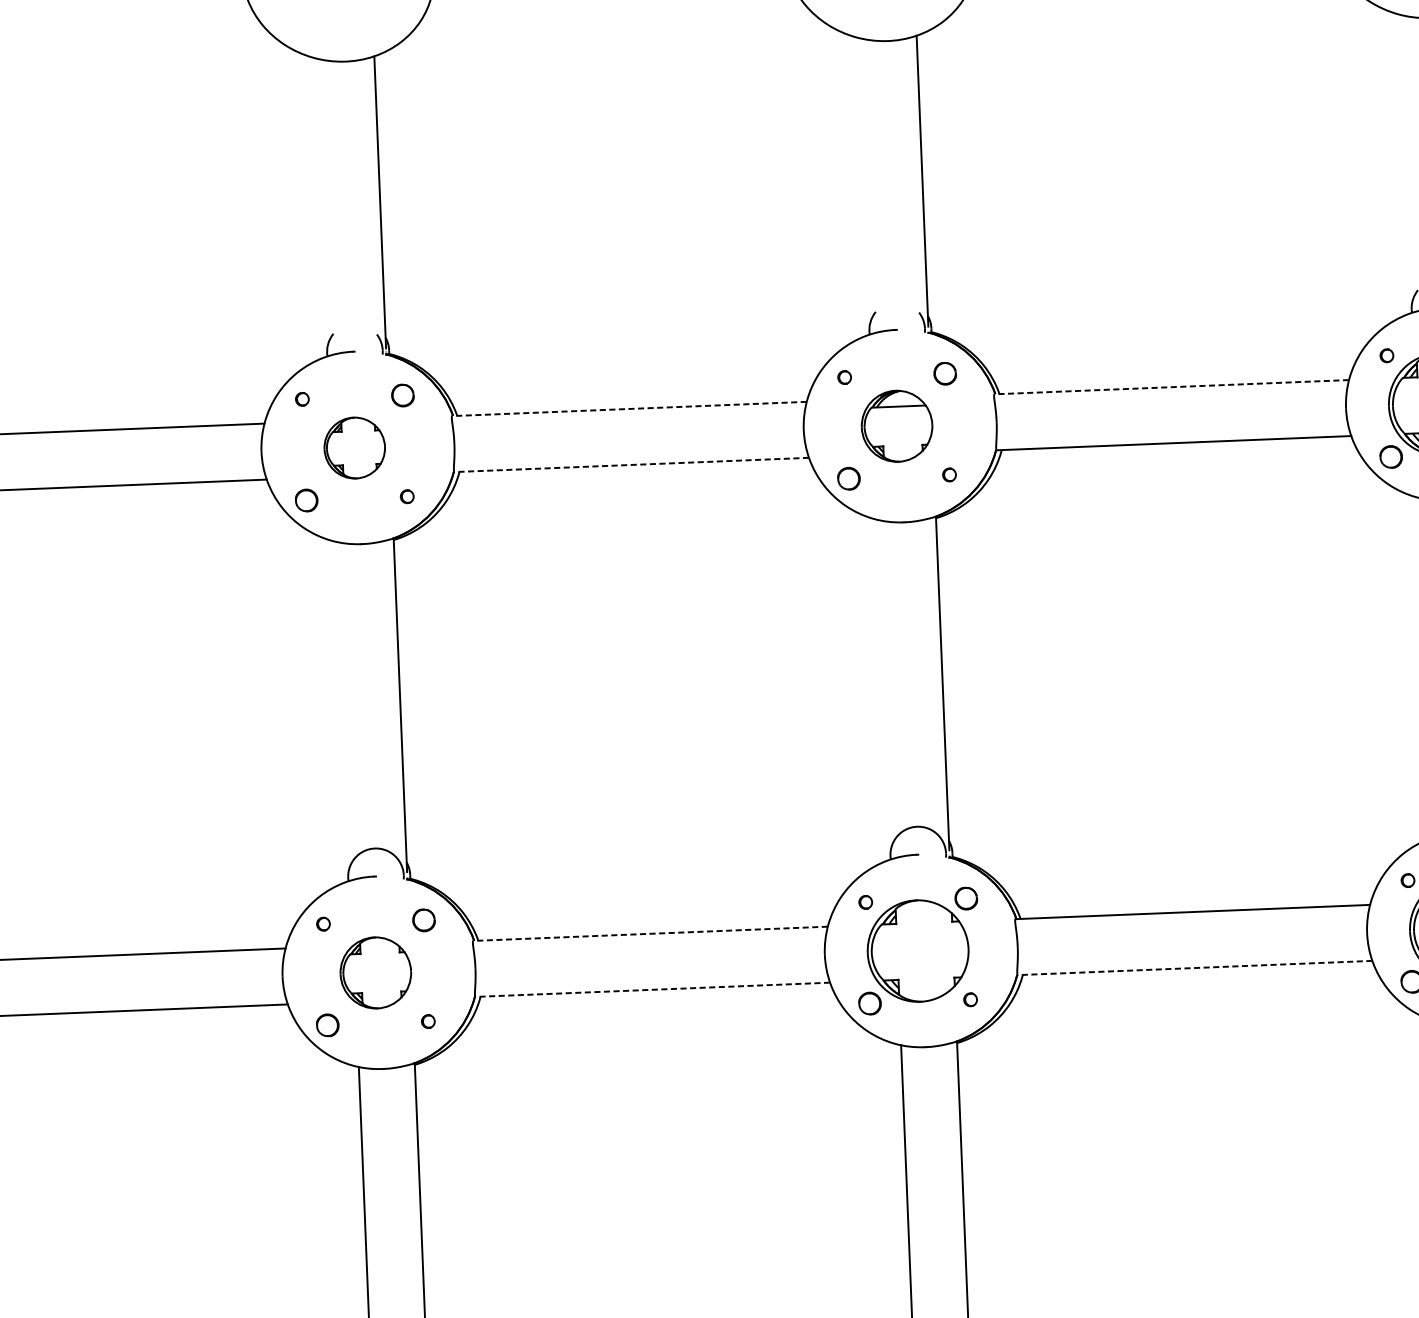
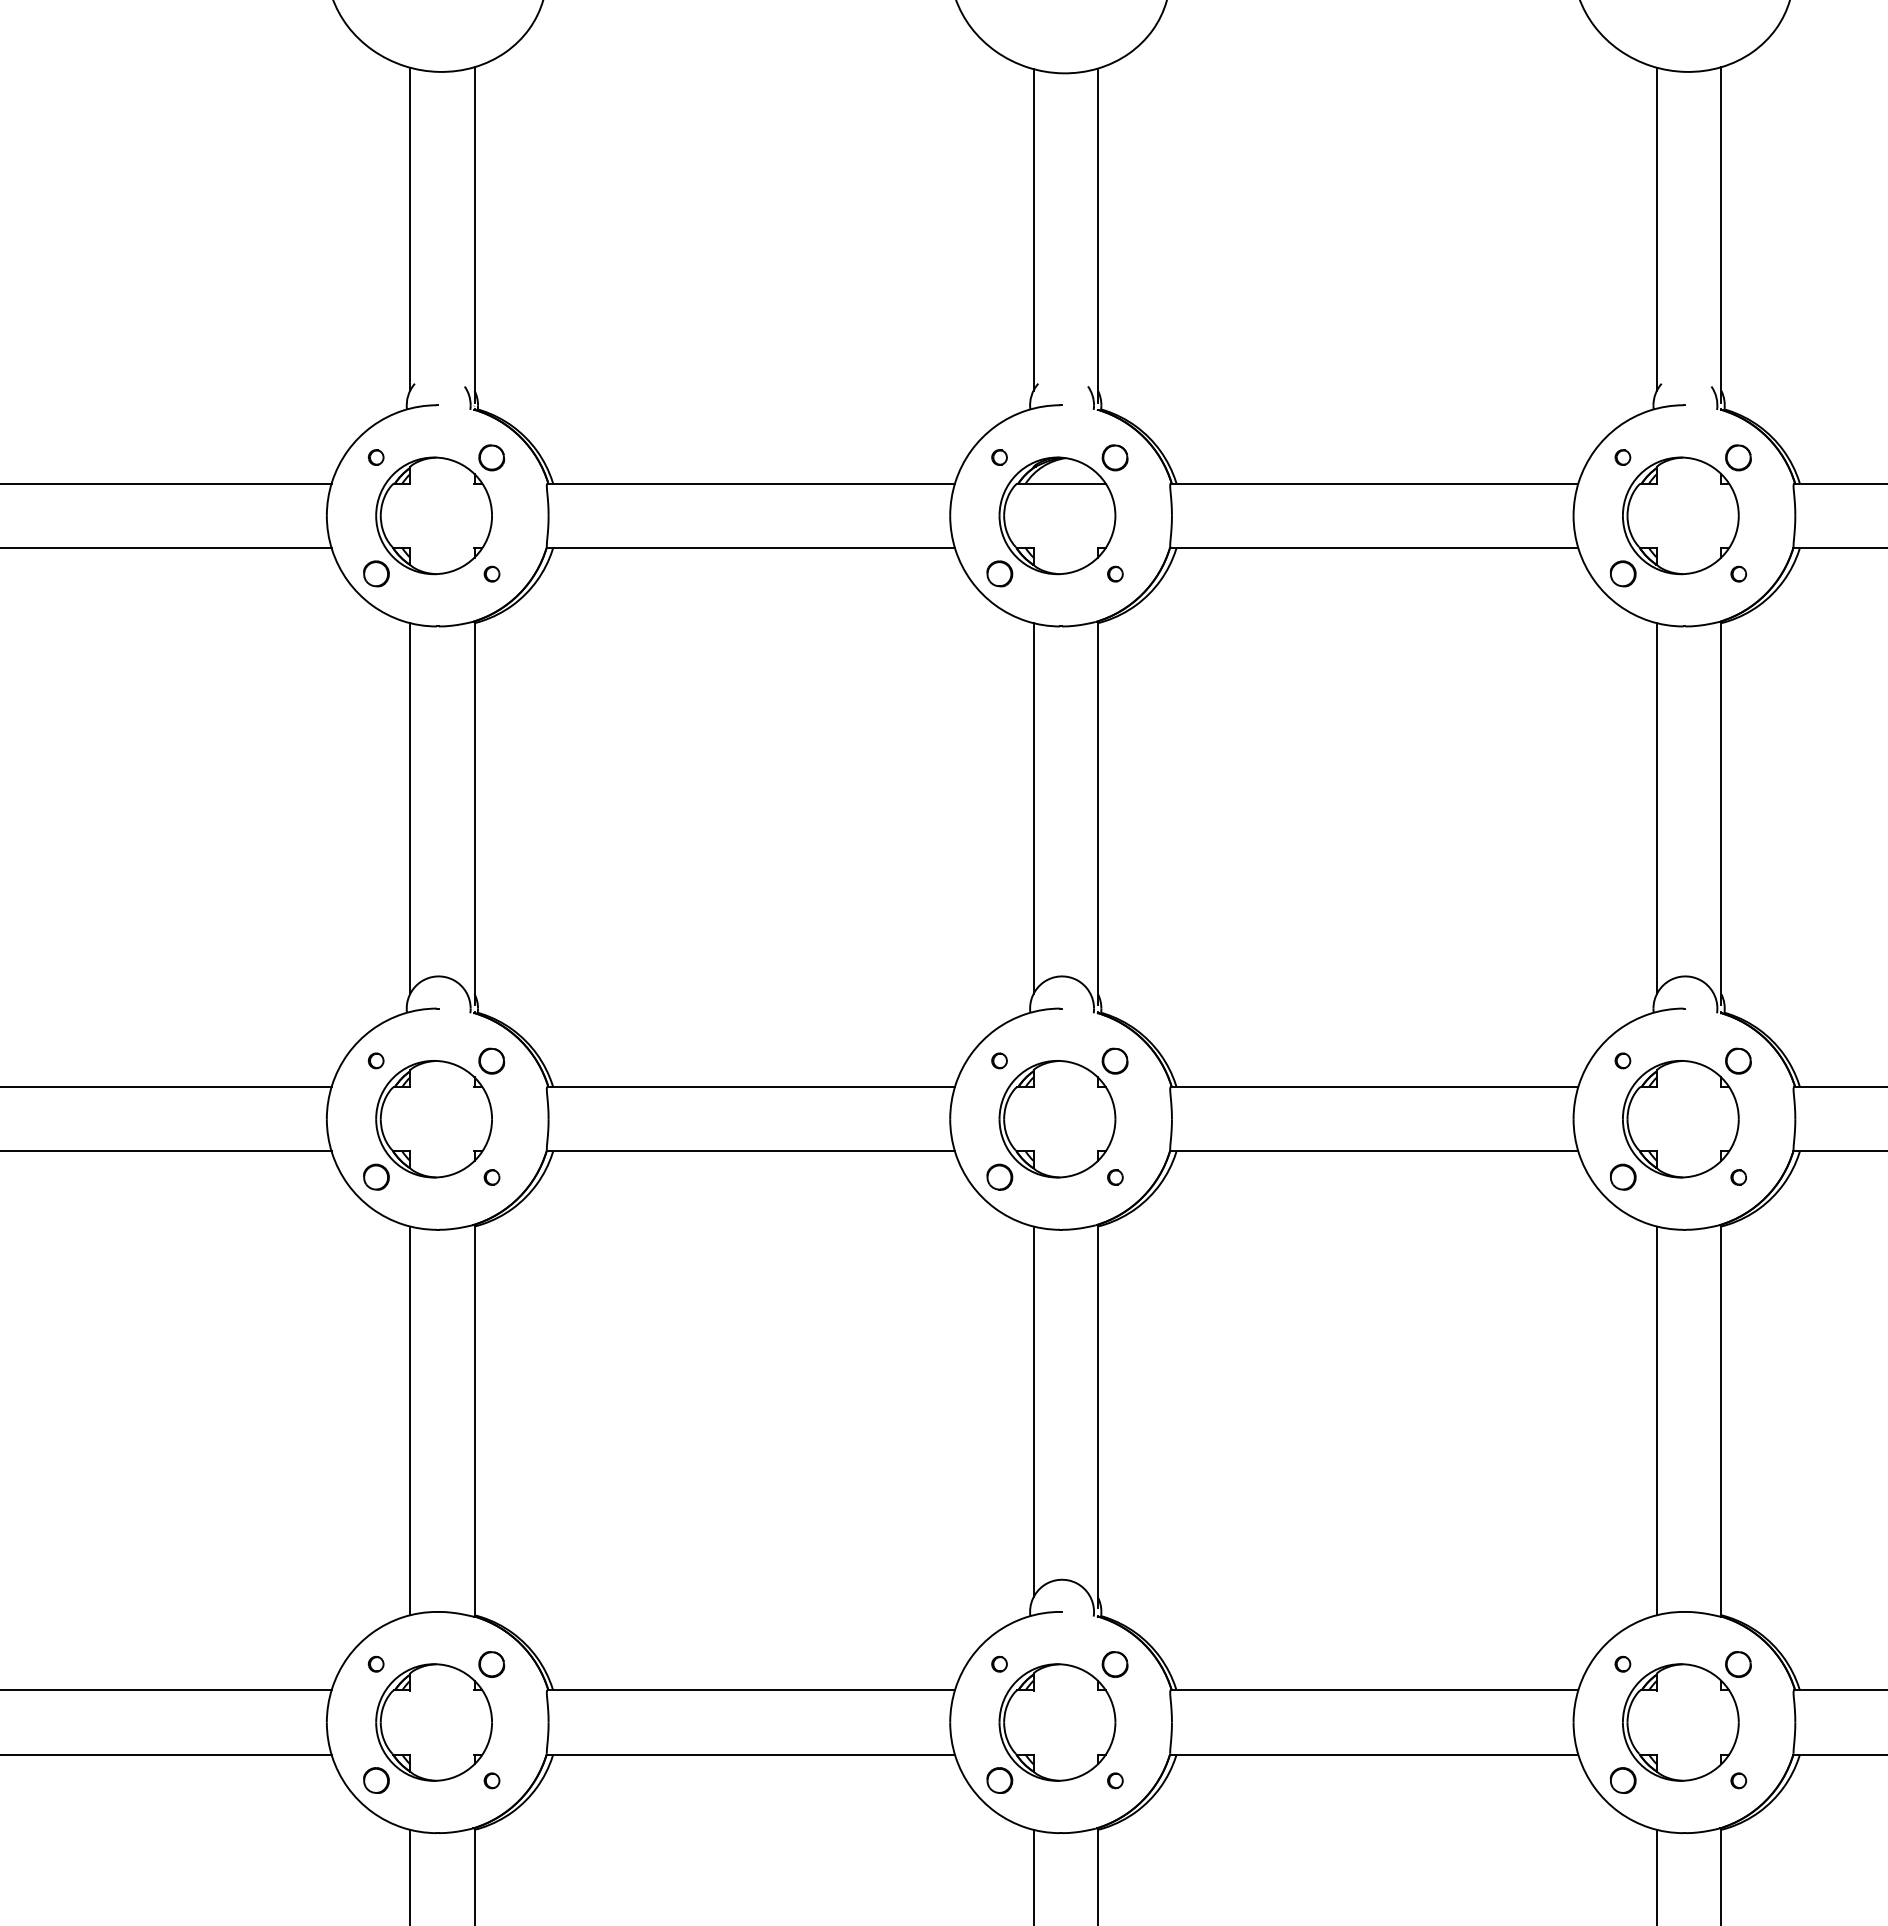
line: (1408, 155) -> (1656, 228), added
line: (866, 177) -> (1033, 229), added
line: (324, 198) -> (410, 228), added
line: (1171, 387) -> (1374, 483), dashed -> solid
line: (629, 408) -> (751, 483), dashed -> solid
part: (897, 425) -> (1057, 515), size x1.43
part: (354, 447) -> (433, 515), size x1.67
line: (631, 465) -> (750, 548), dashed -> solid
line: (886, 681) -> (1033, 808), added
line: (344, 703) -> (410, 808), added
line: (650, 934) -> (751, 1087), dashed -> solid
line: (1194, 968) -> (1373, 1151), dashed -> solid
part: (375, 973) -> (433, 1119), size x1.43
line: (652, 989) -> (750, 1151), dashed -> solid

